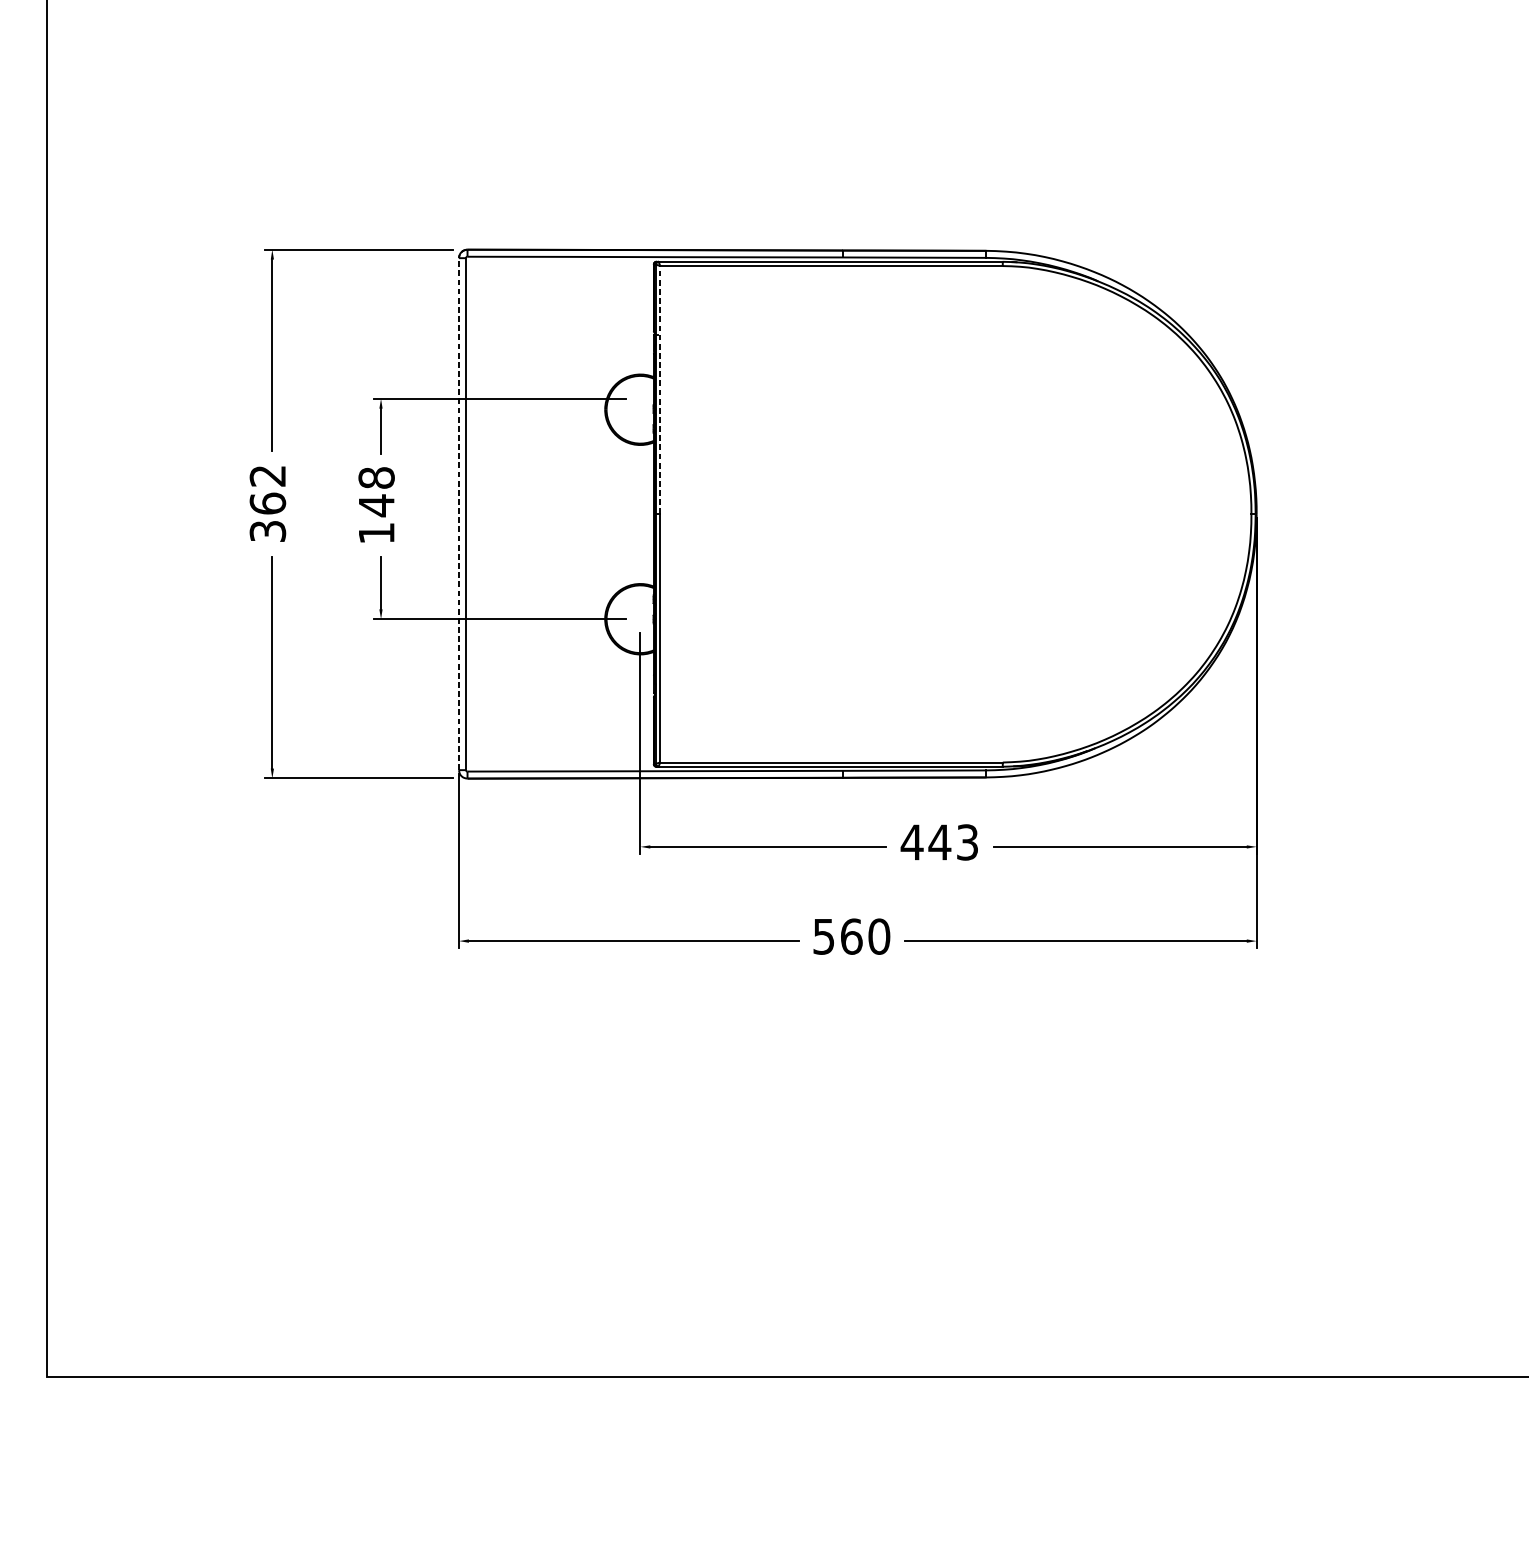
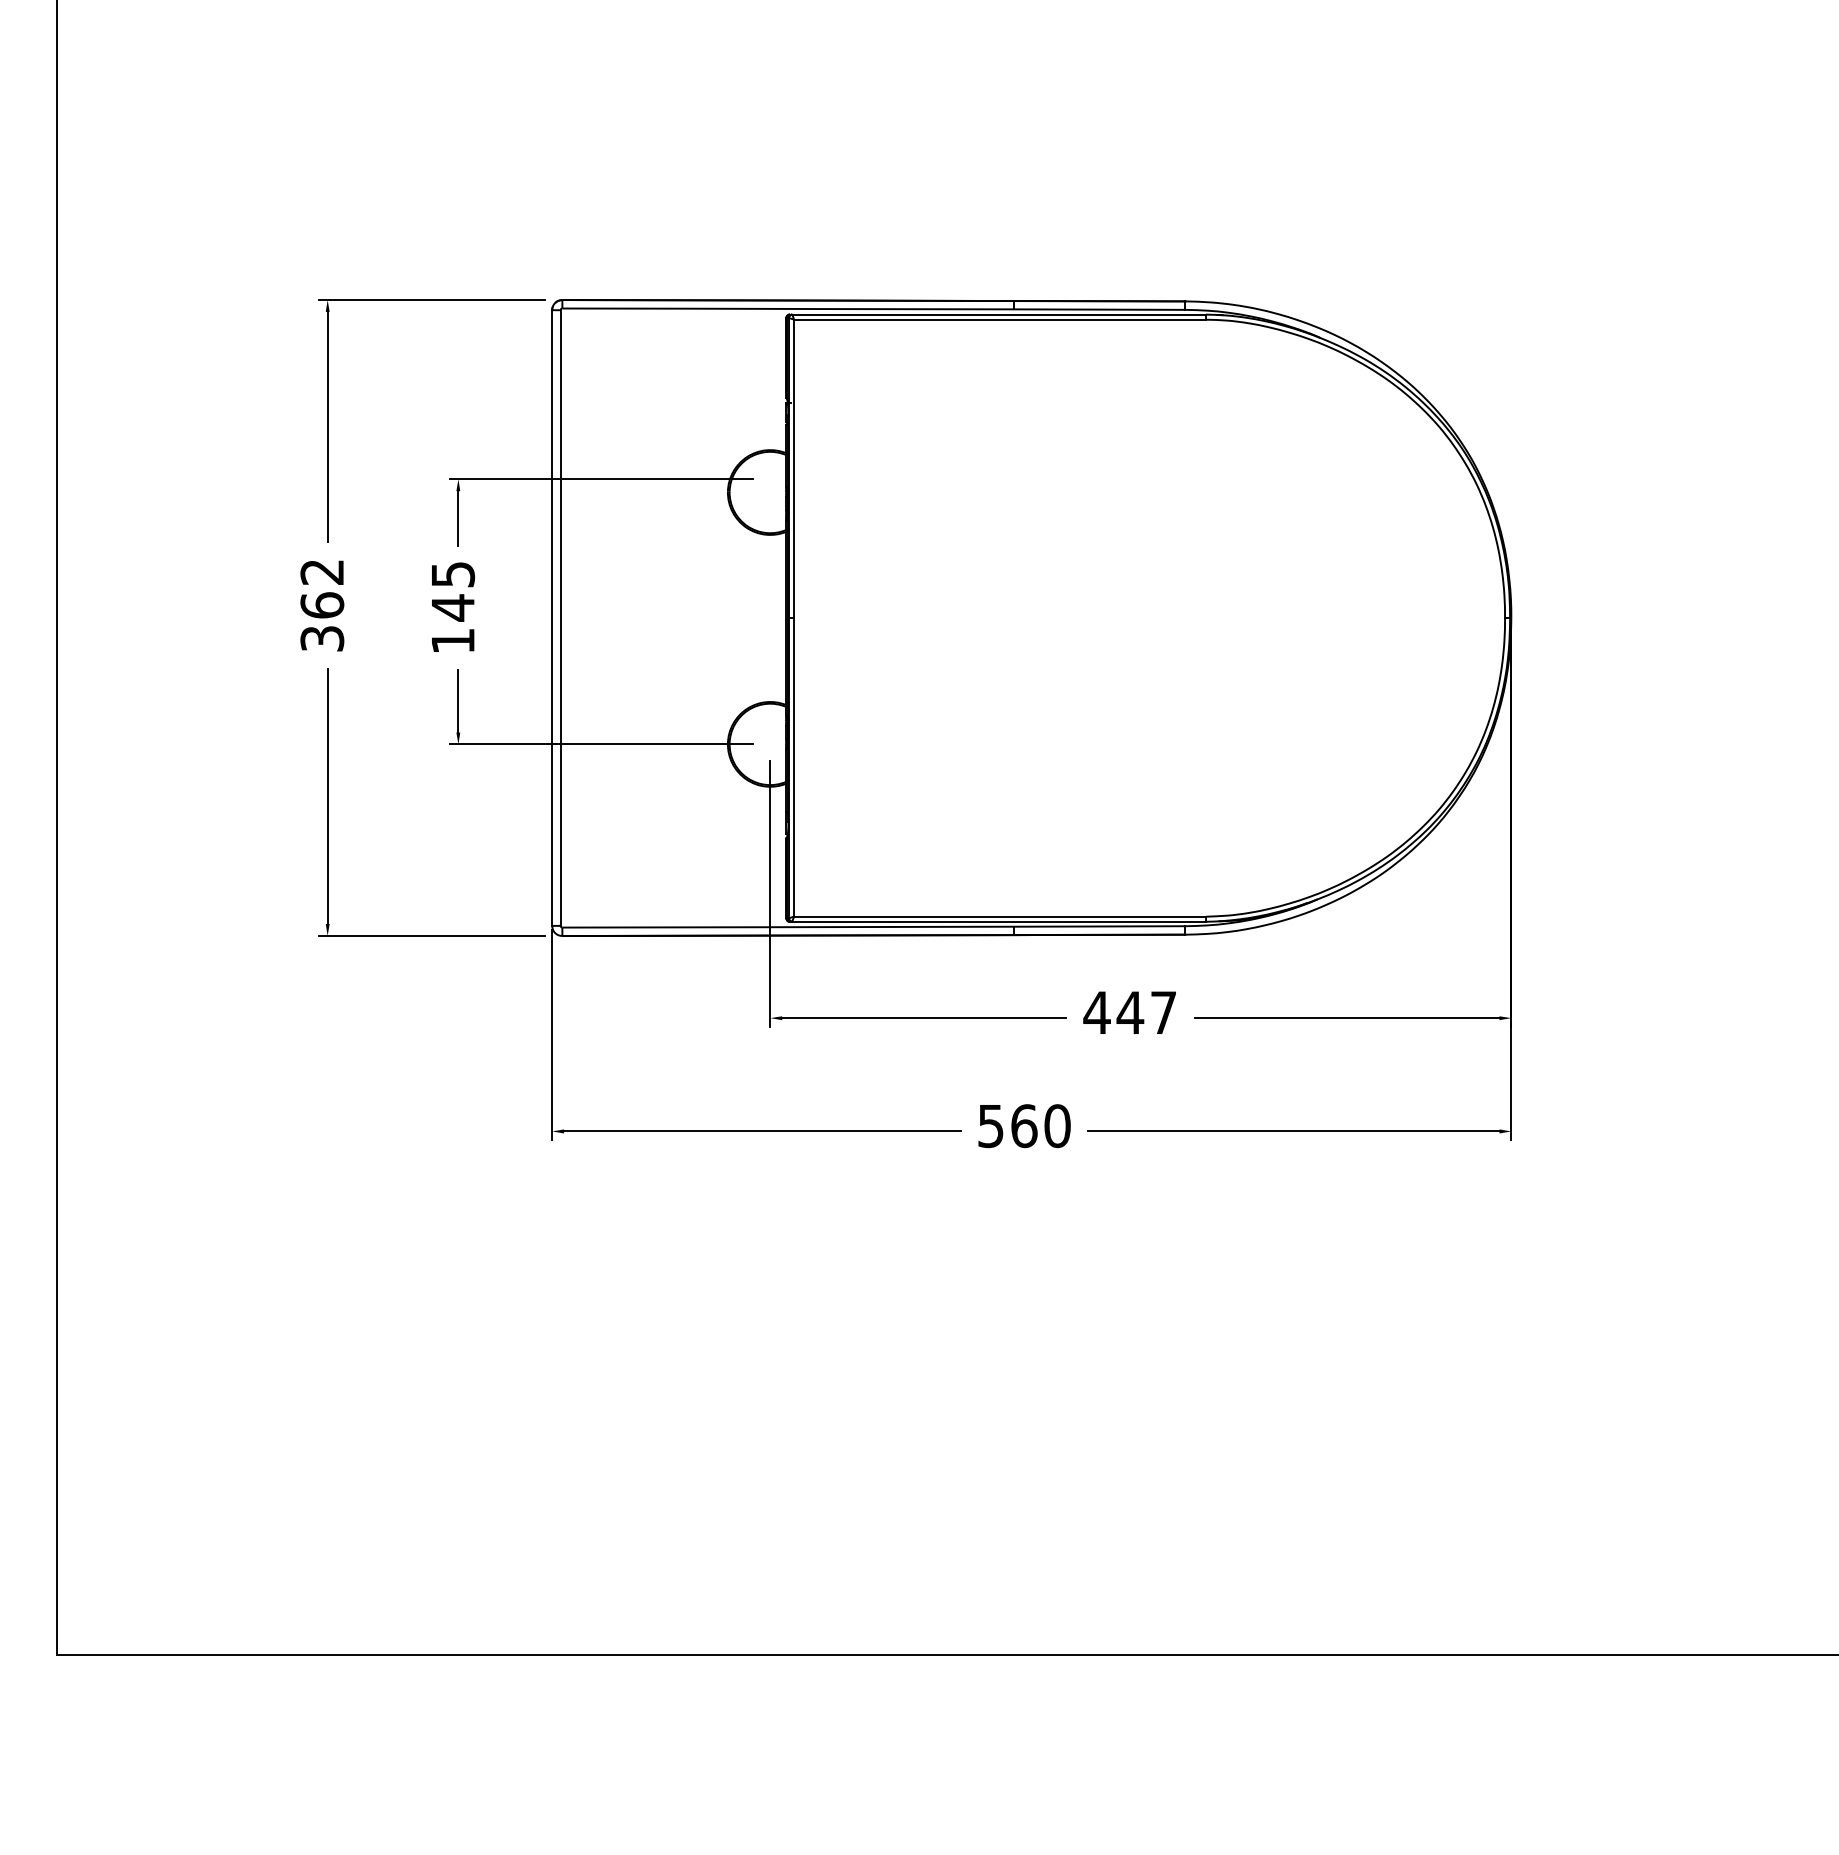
line: (660, 389) -> (794, 468), dashed -> solid
text: (376, 477) -> (453, 574), 148 -> 145
line: (459, 514) -> (552, 618), dashed -> solid
text: (967, 842) -> (1163, 1012), 443 -> 447

